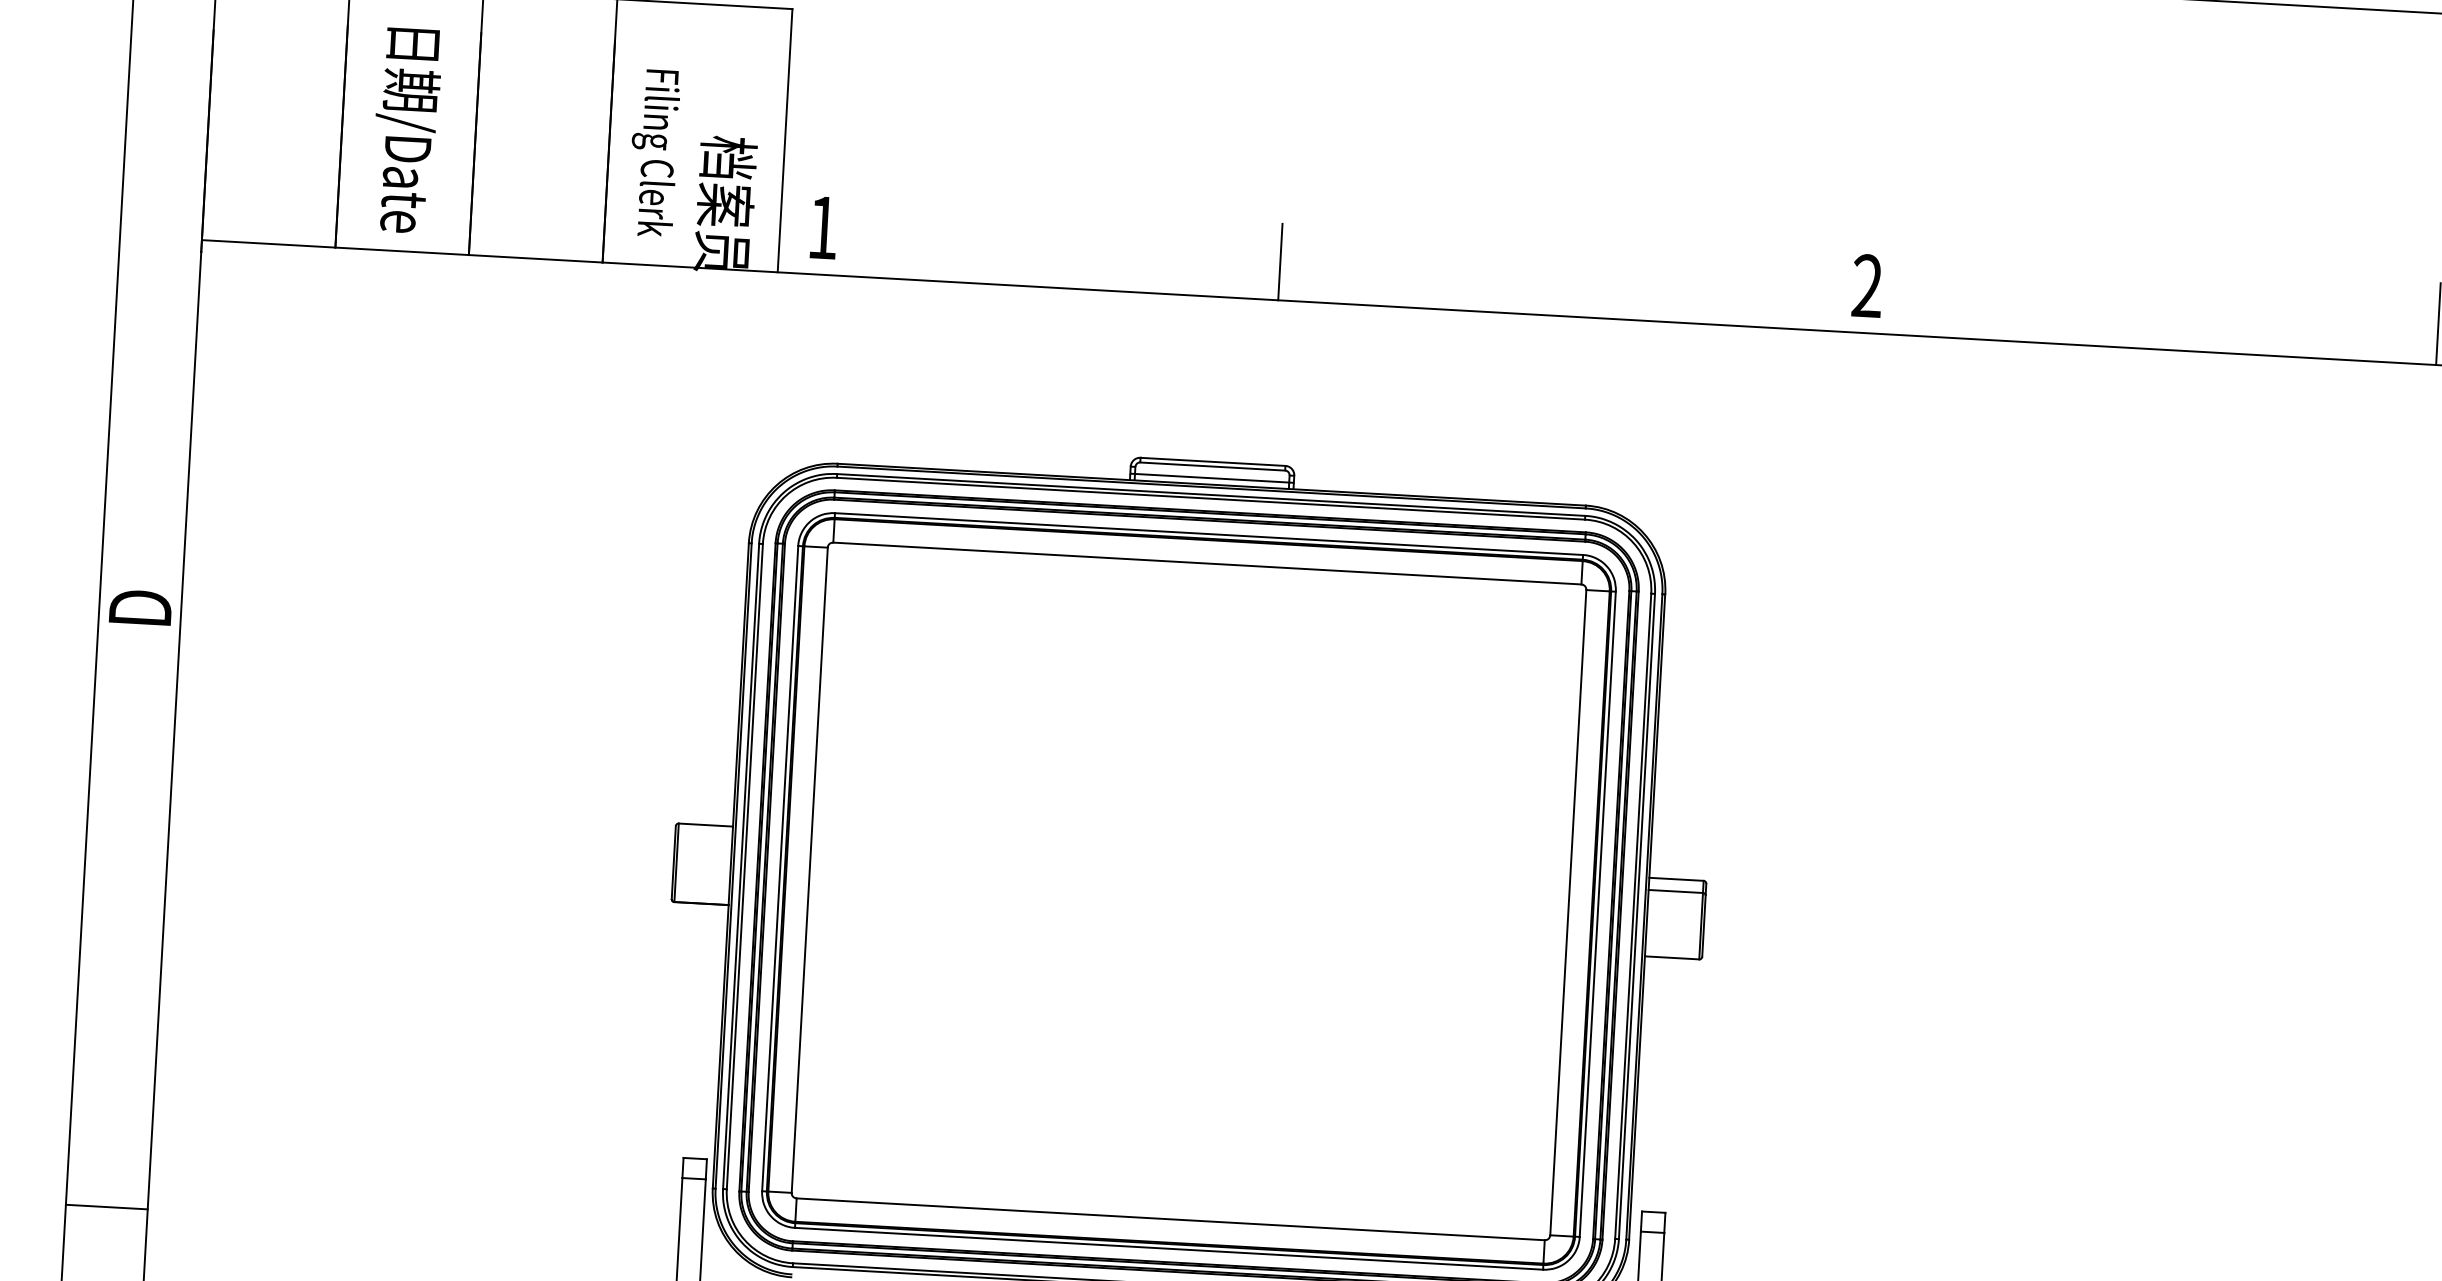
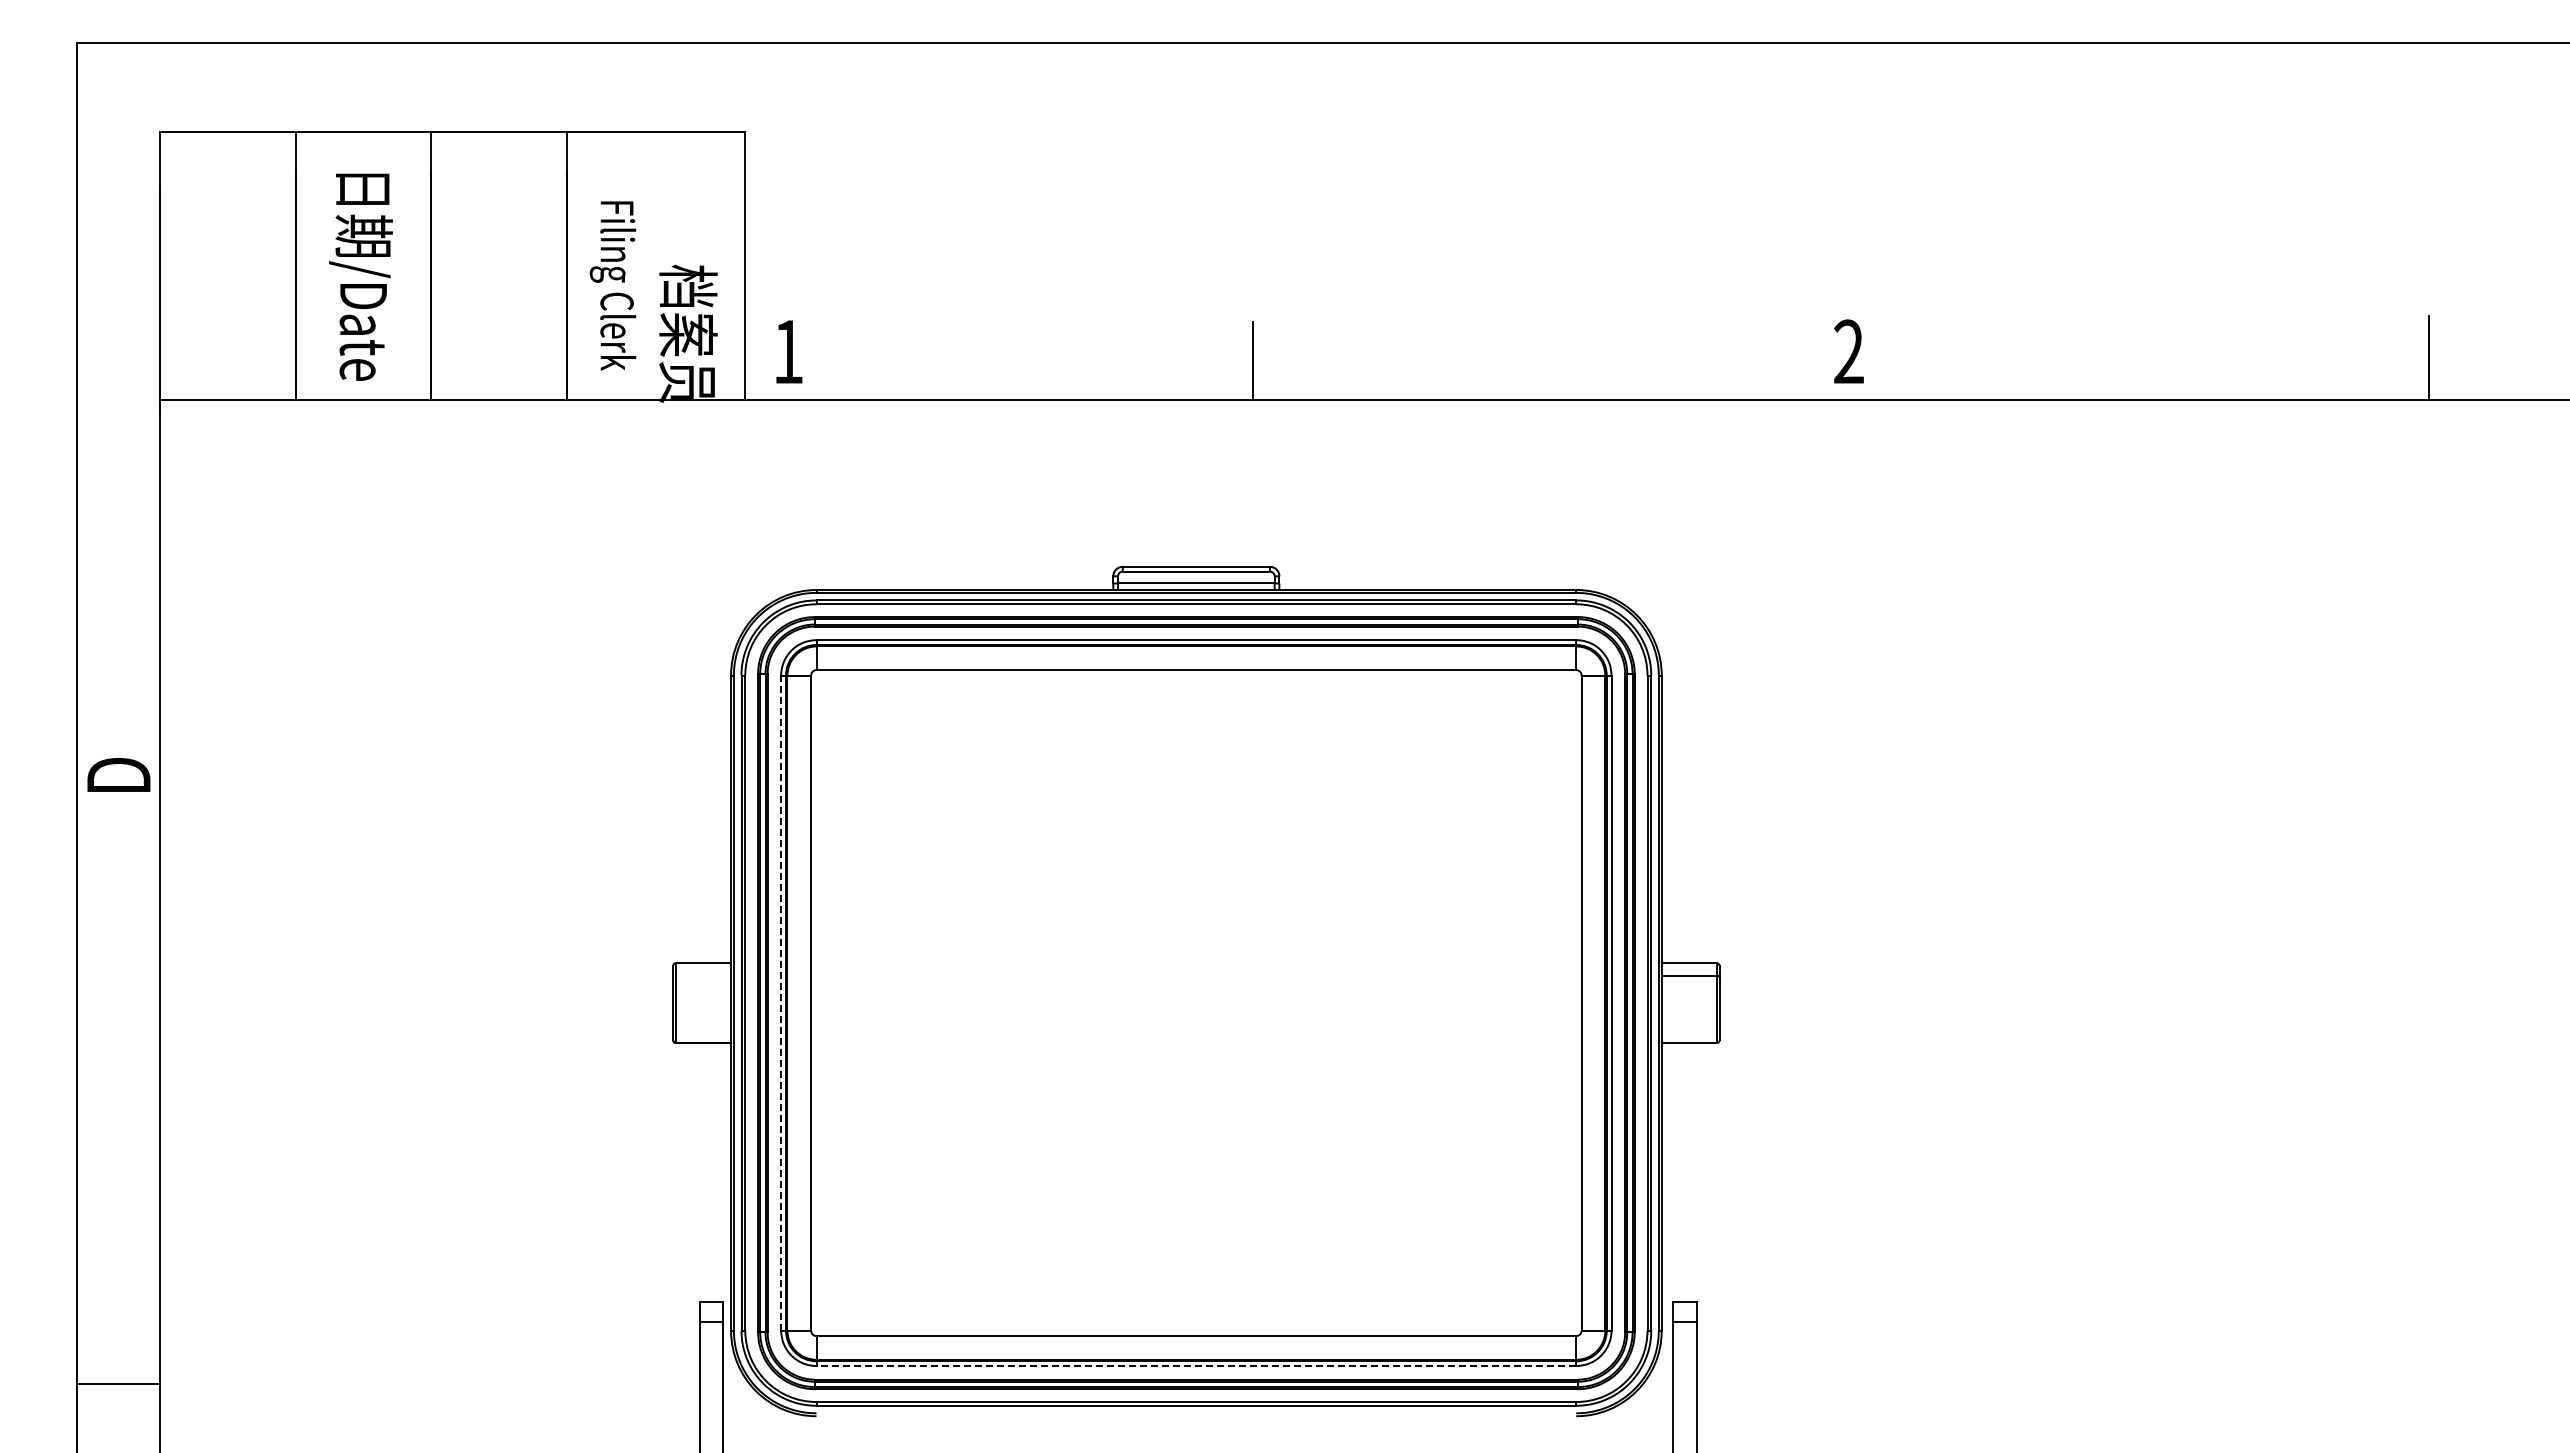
line: (780, 868) -> (781, 1003), solid -> dashed
line: (1169, 1249) -> (1196, 1366), solid -> dashed

